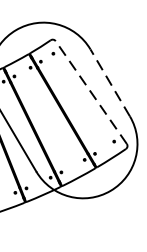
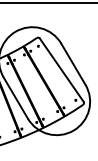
line: (110, 83) -> (73, 64), dashed -> solid
line: (90, 91) -> (61, 69), dashed -> solid

